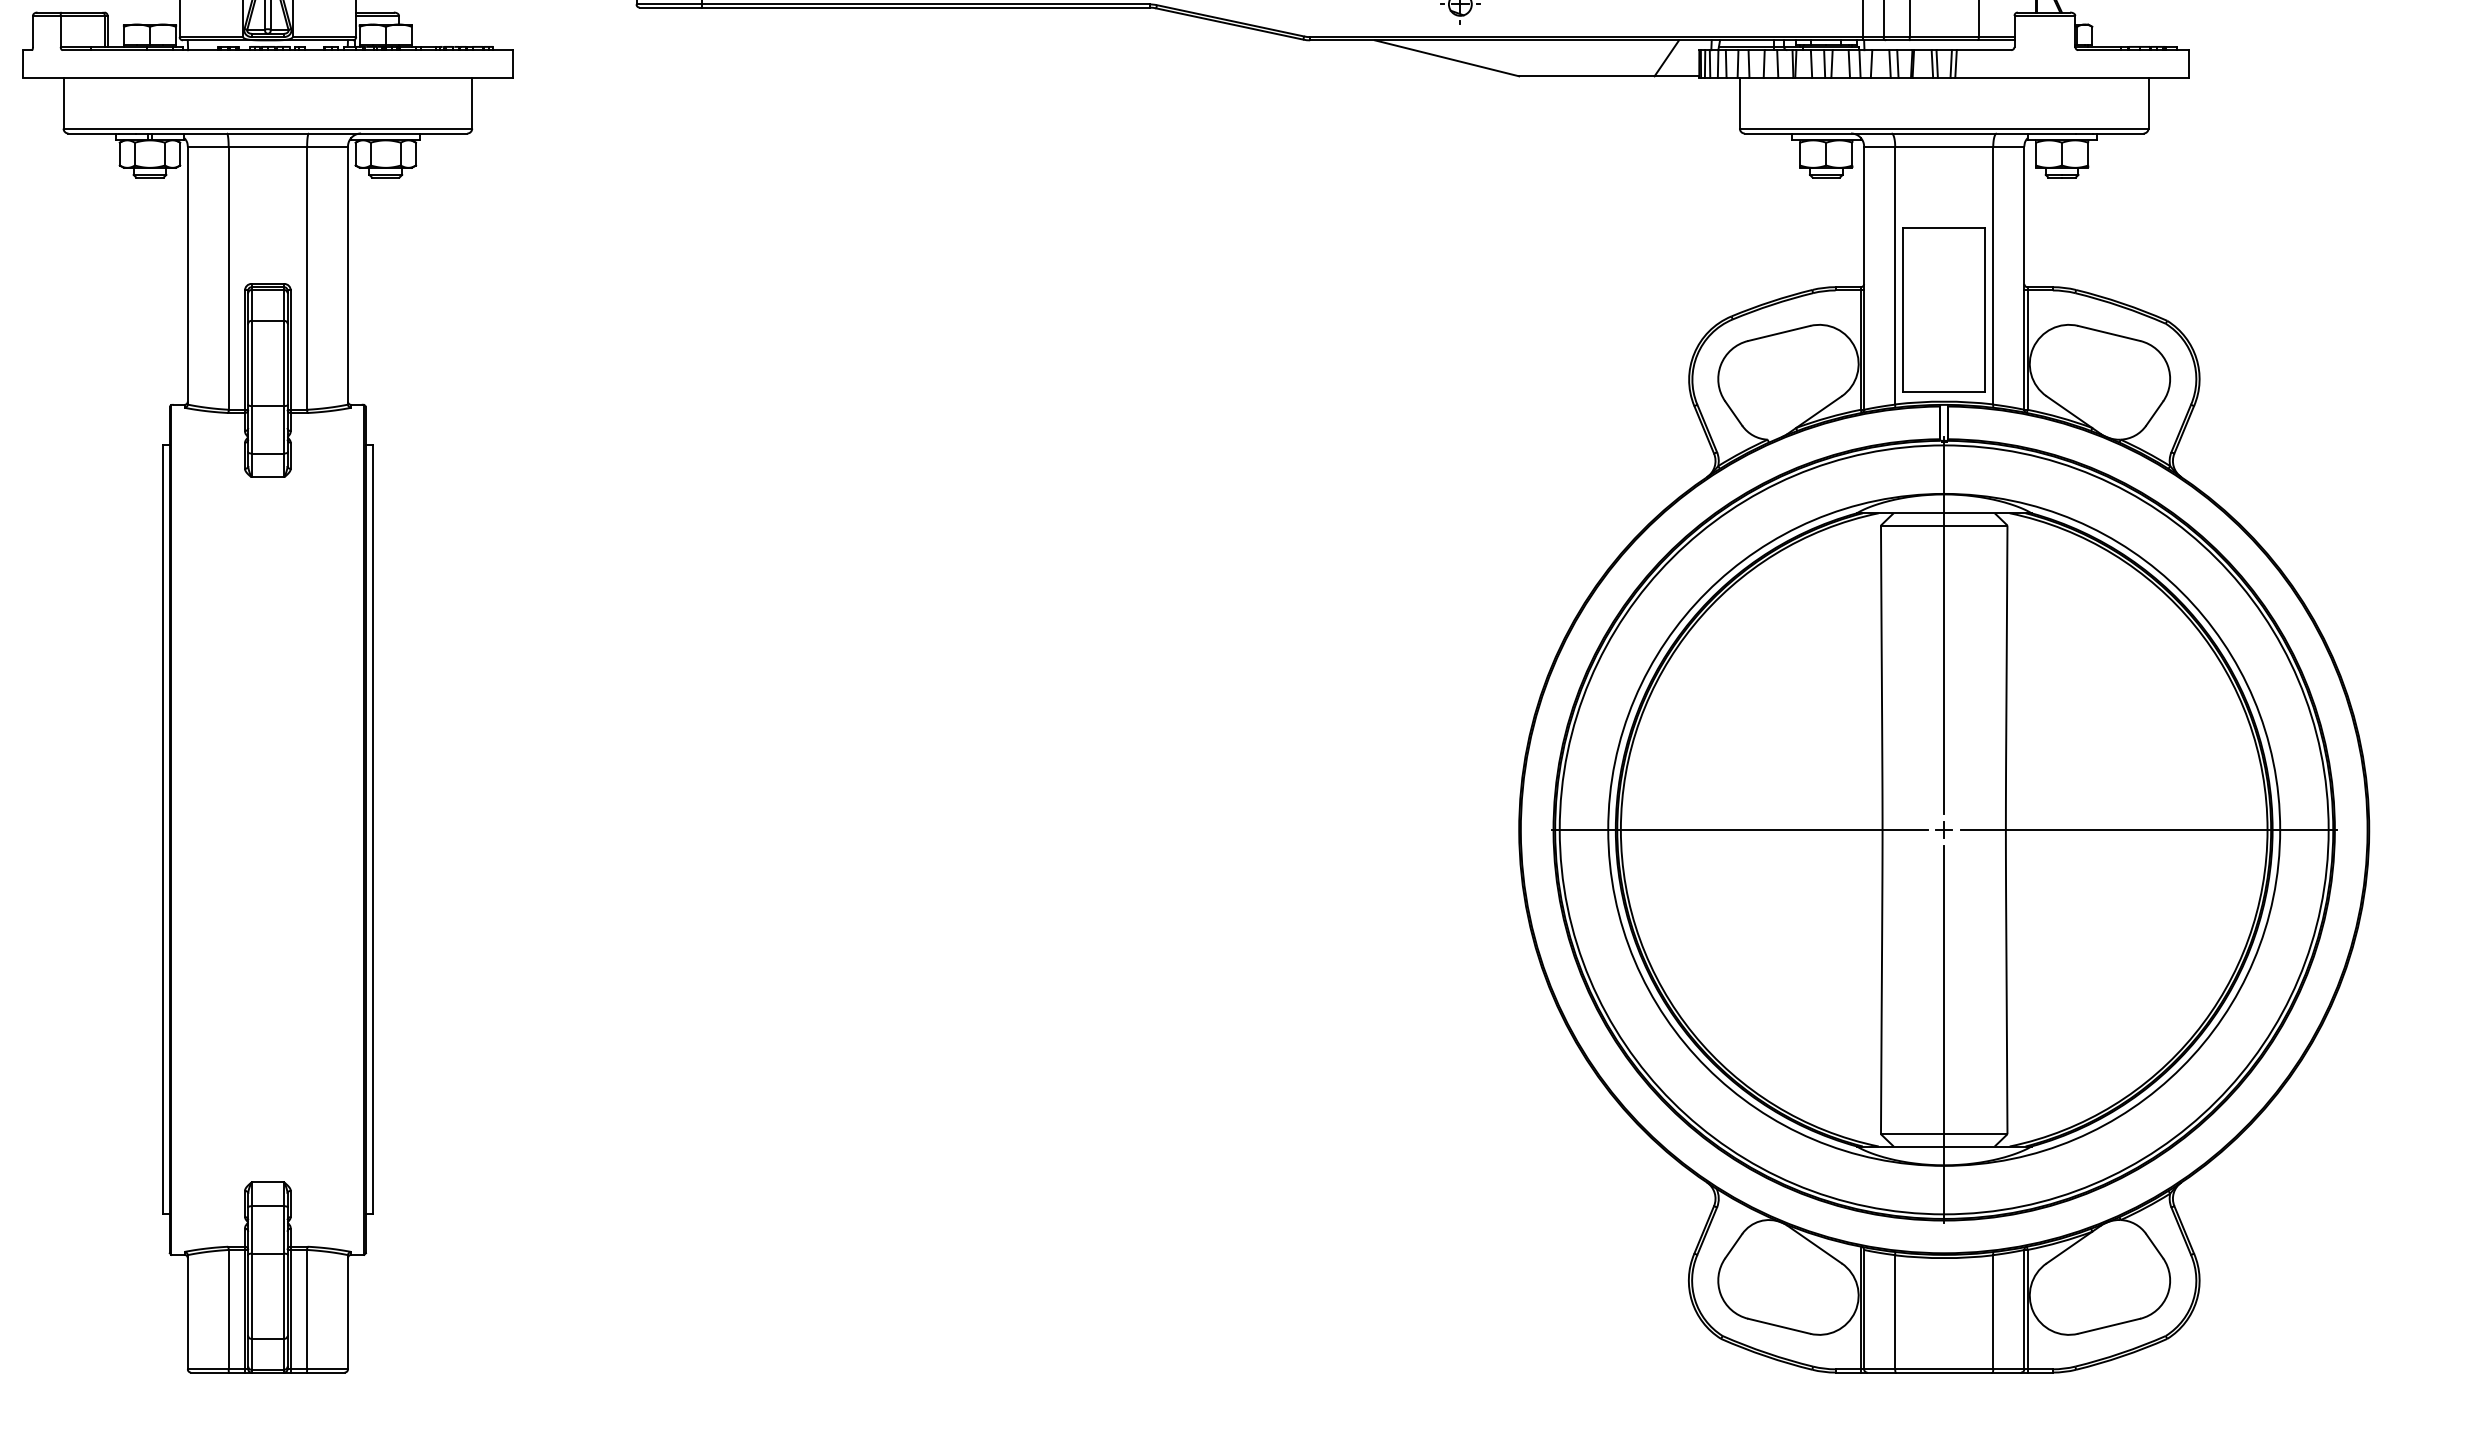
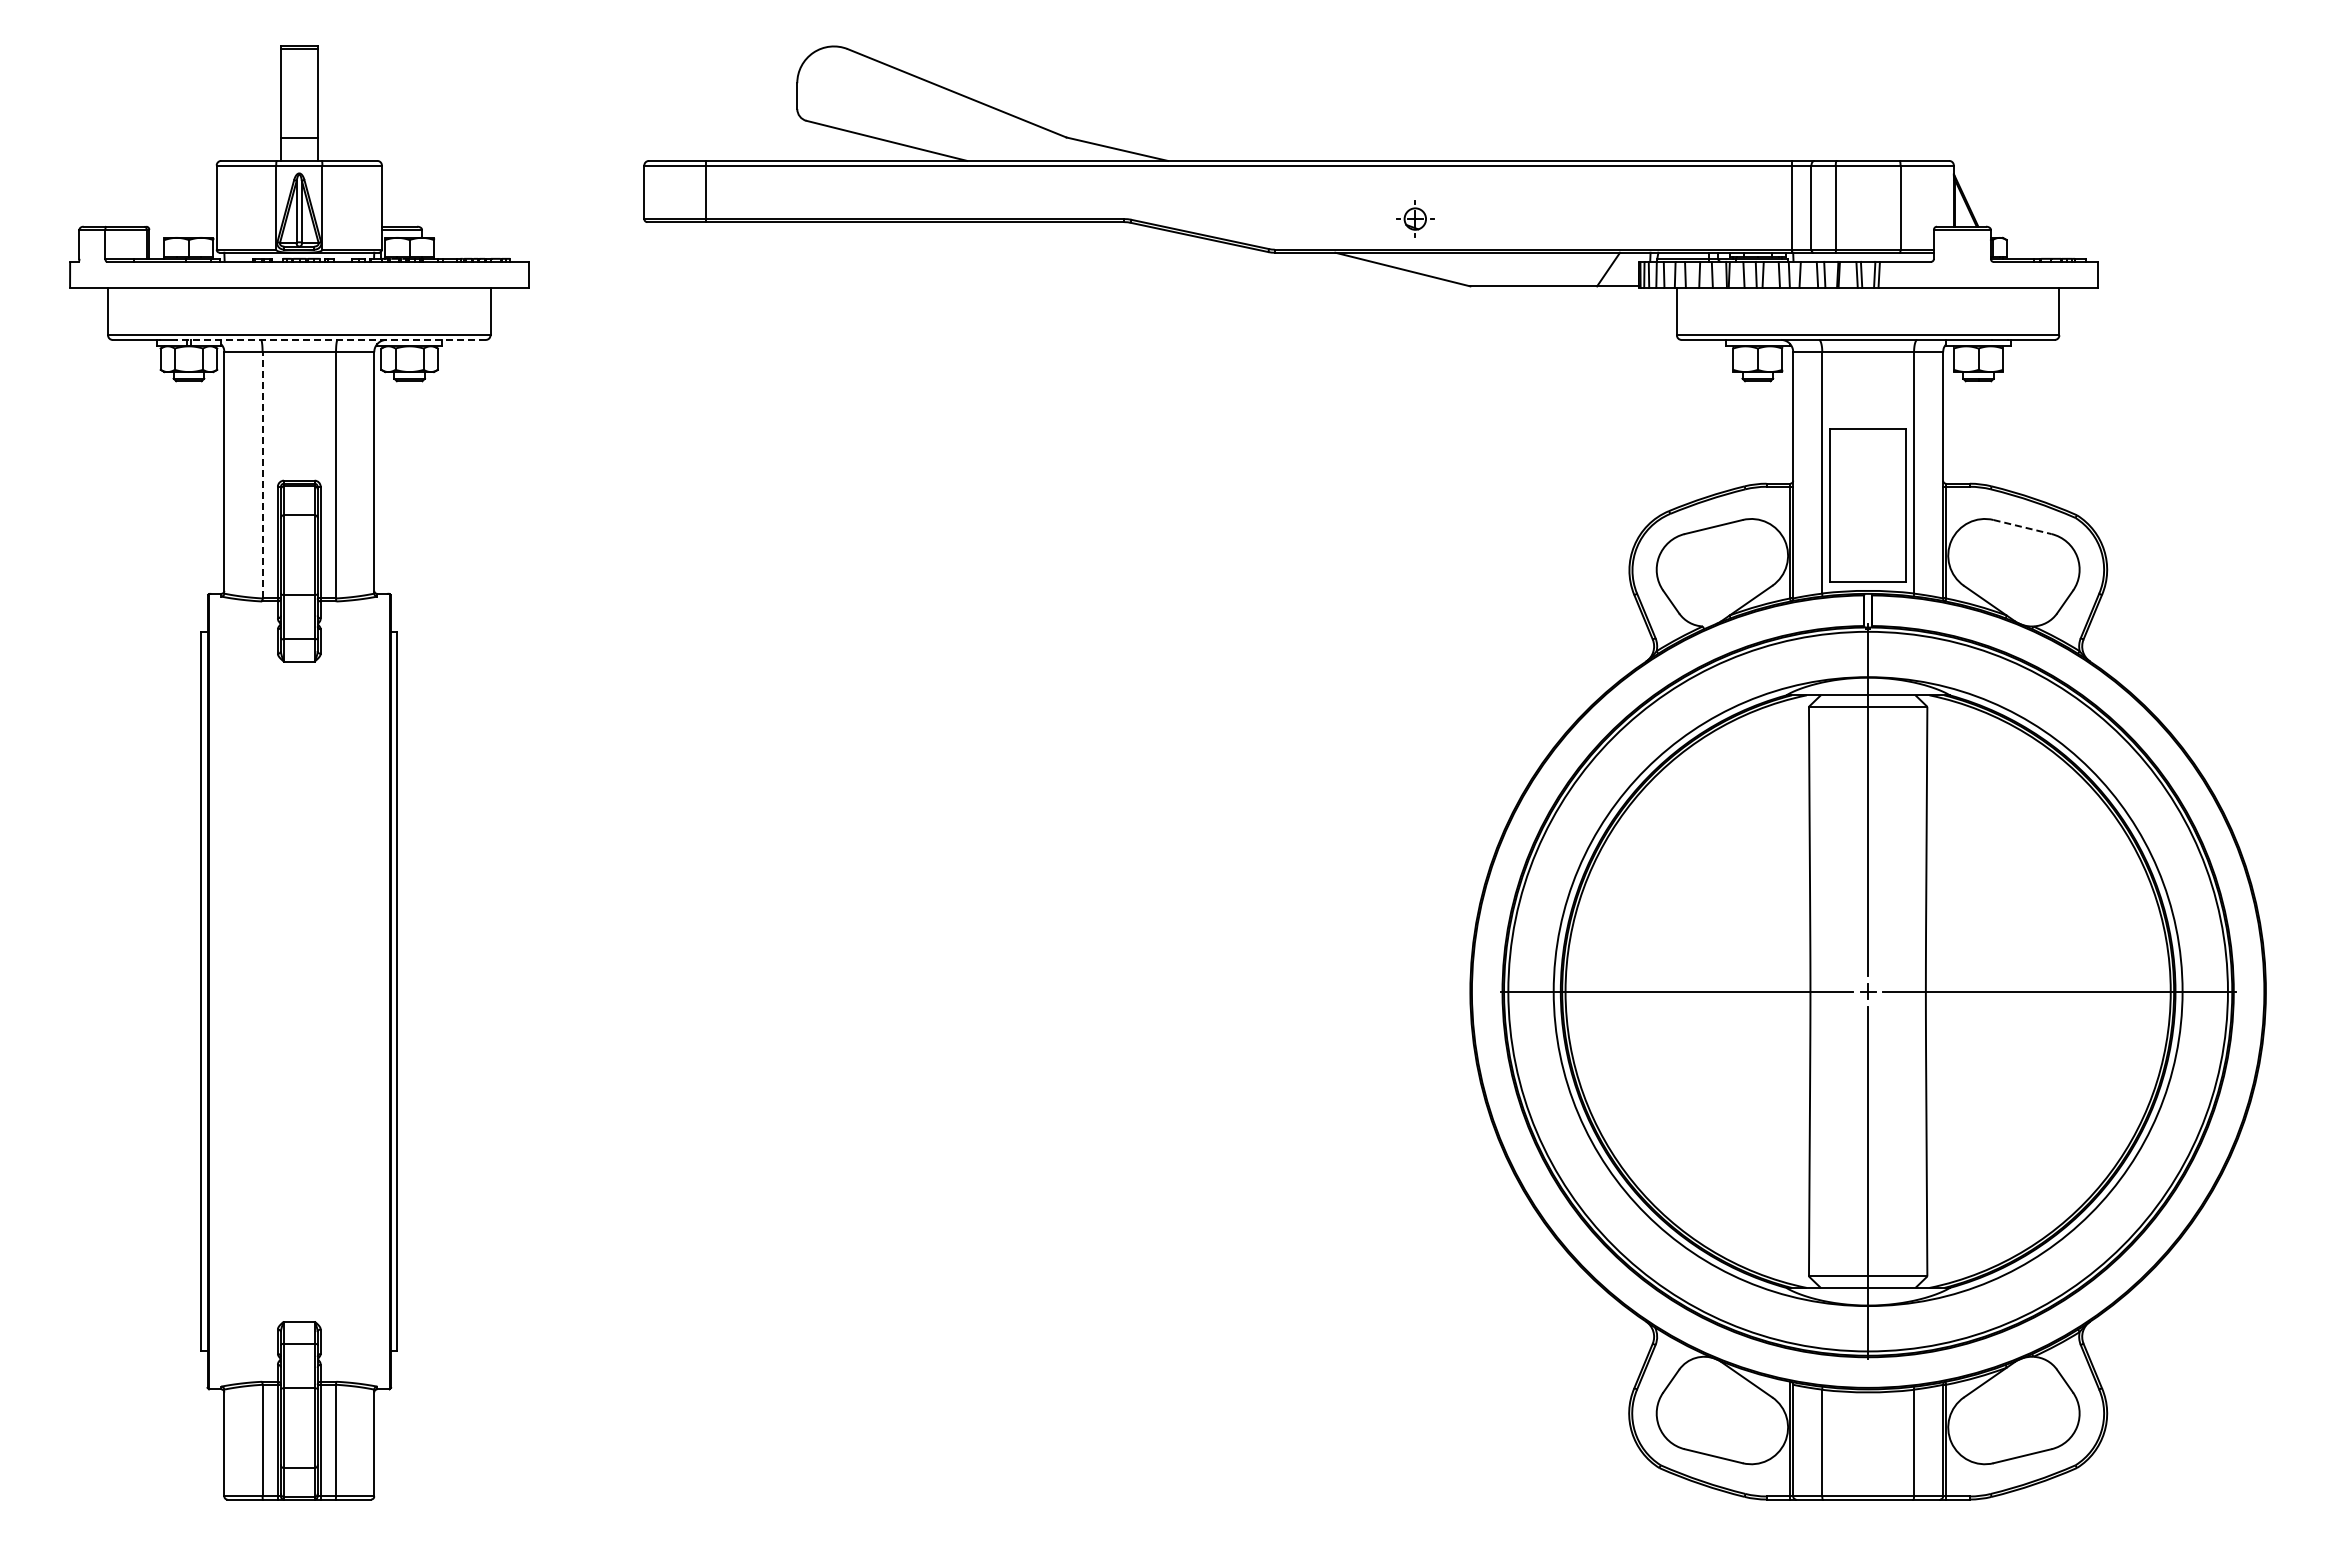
line: (301, 133) -> (330, 339), solid -> dashed
line: (228, 277) -> (262, 474), solid -> dashed
line: (2109, 333) -> (2022, 527), solid -> dashed

